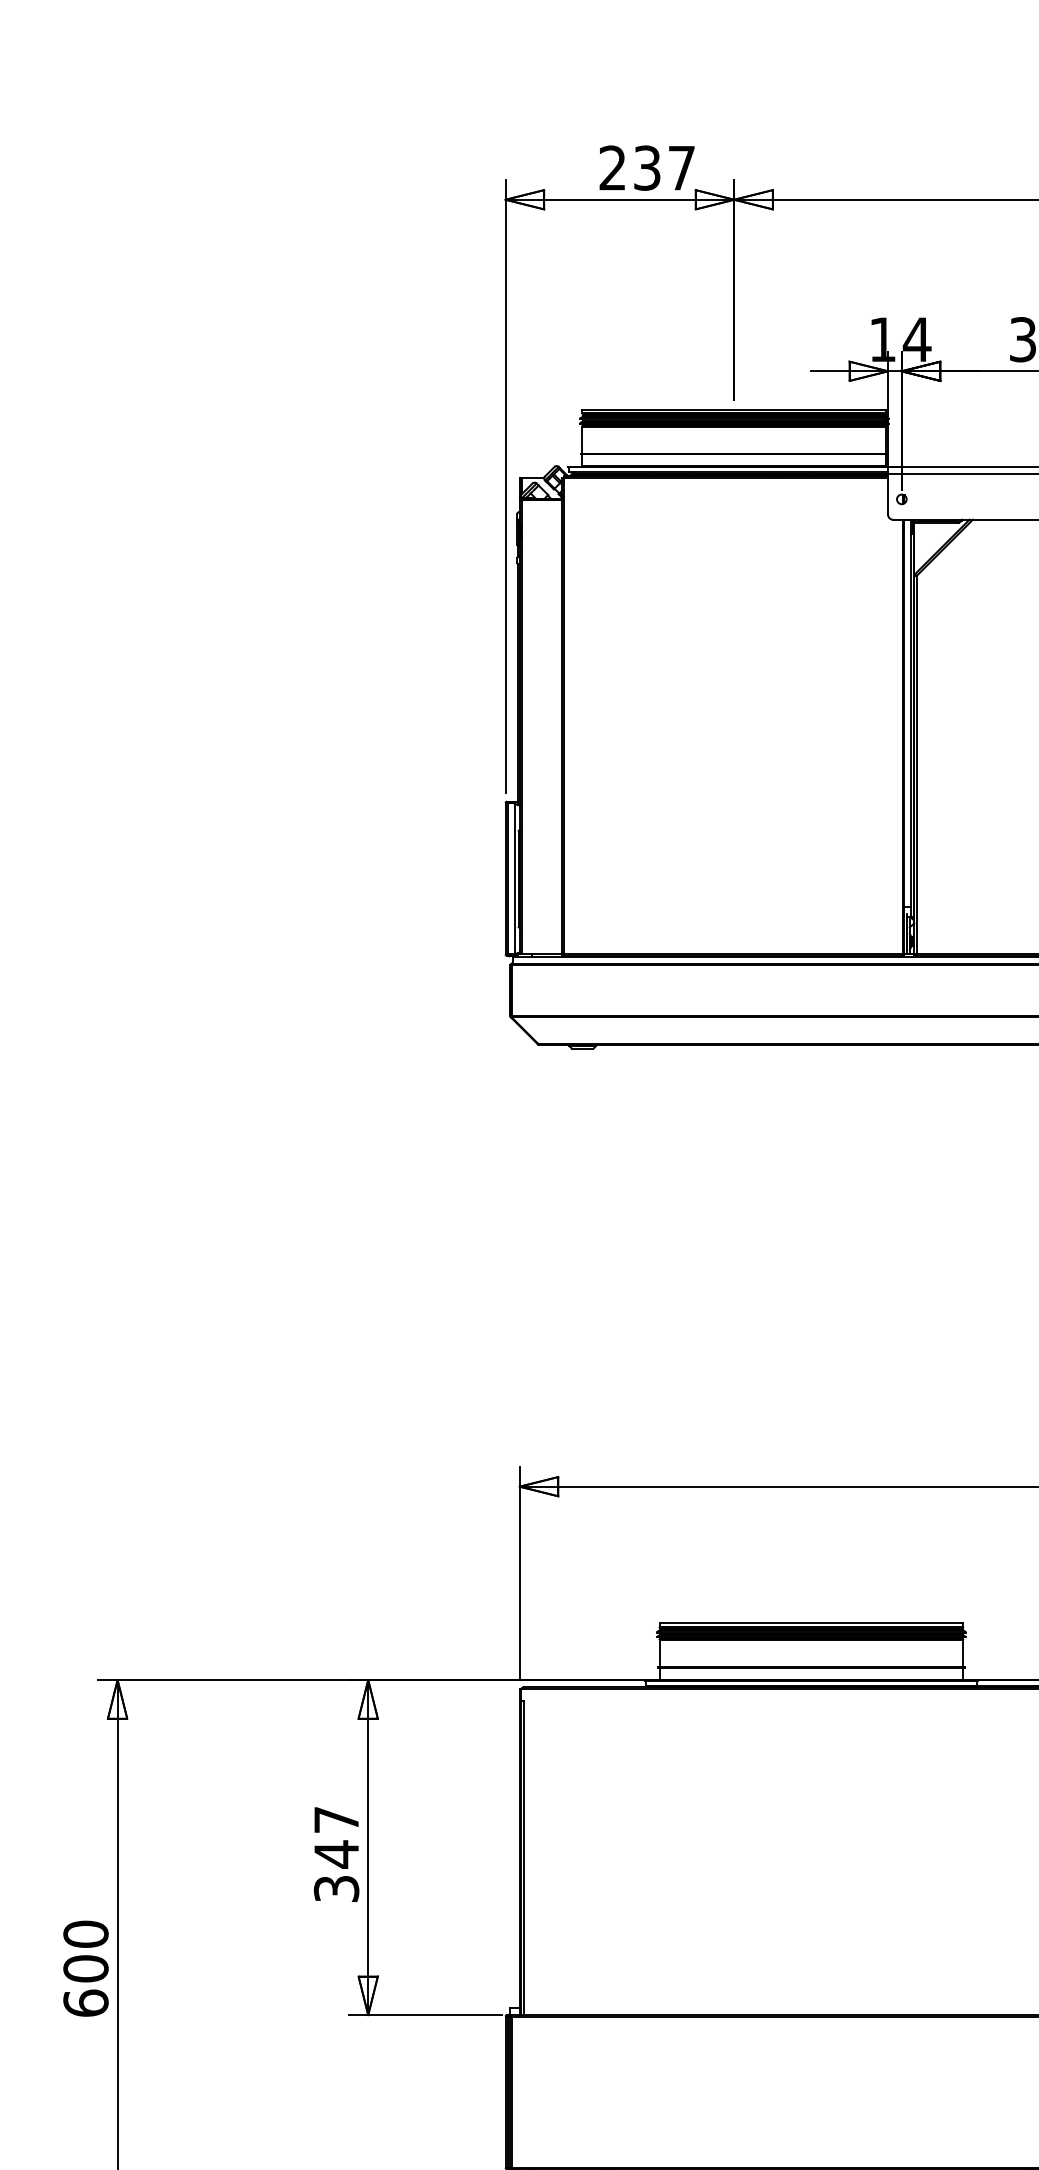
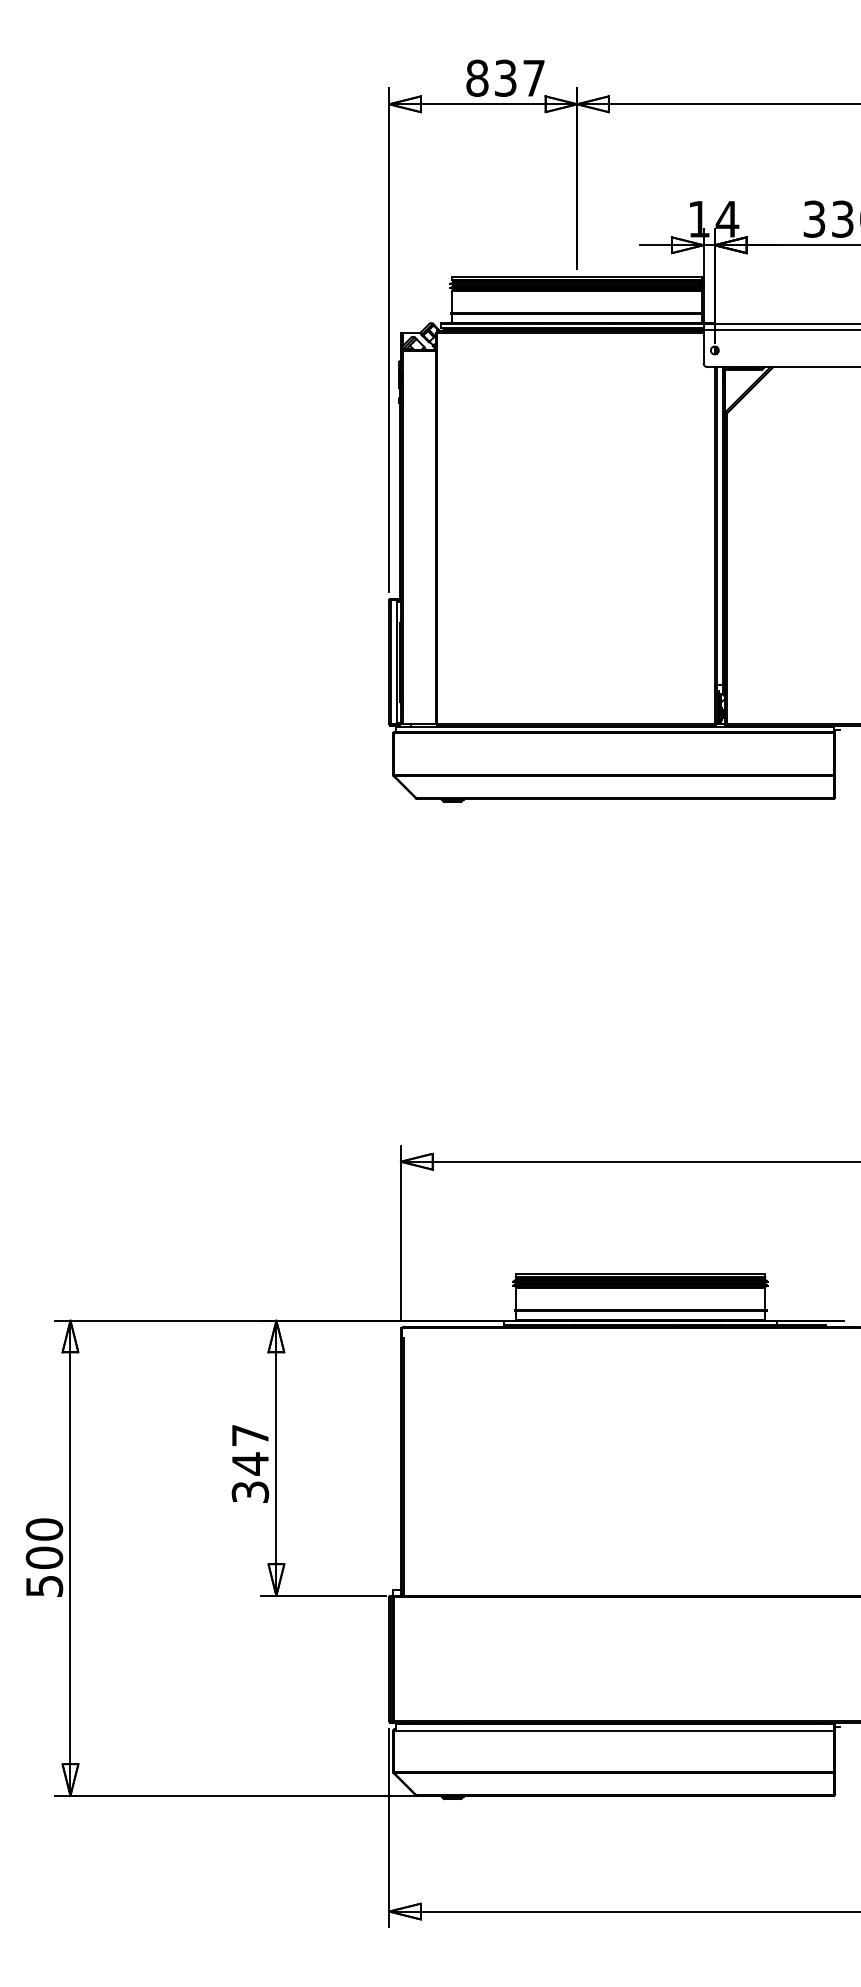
text: (612, 167) -> (477, 77), 237 -> 837
text: (86, 2003) -> (44, 1586), 600 -> 500

